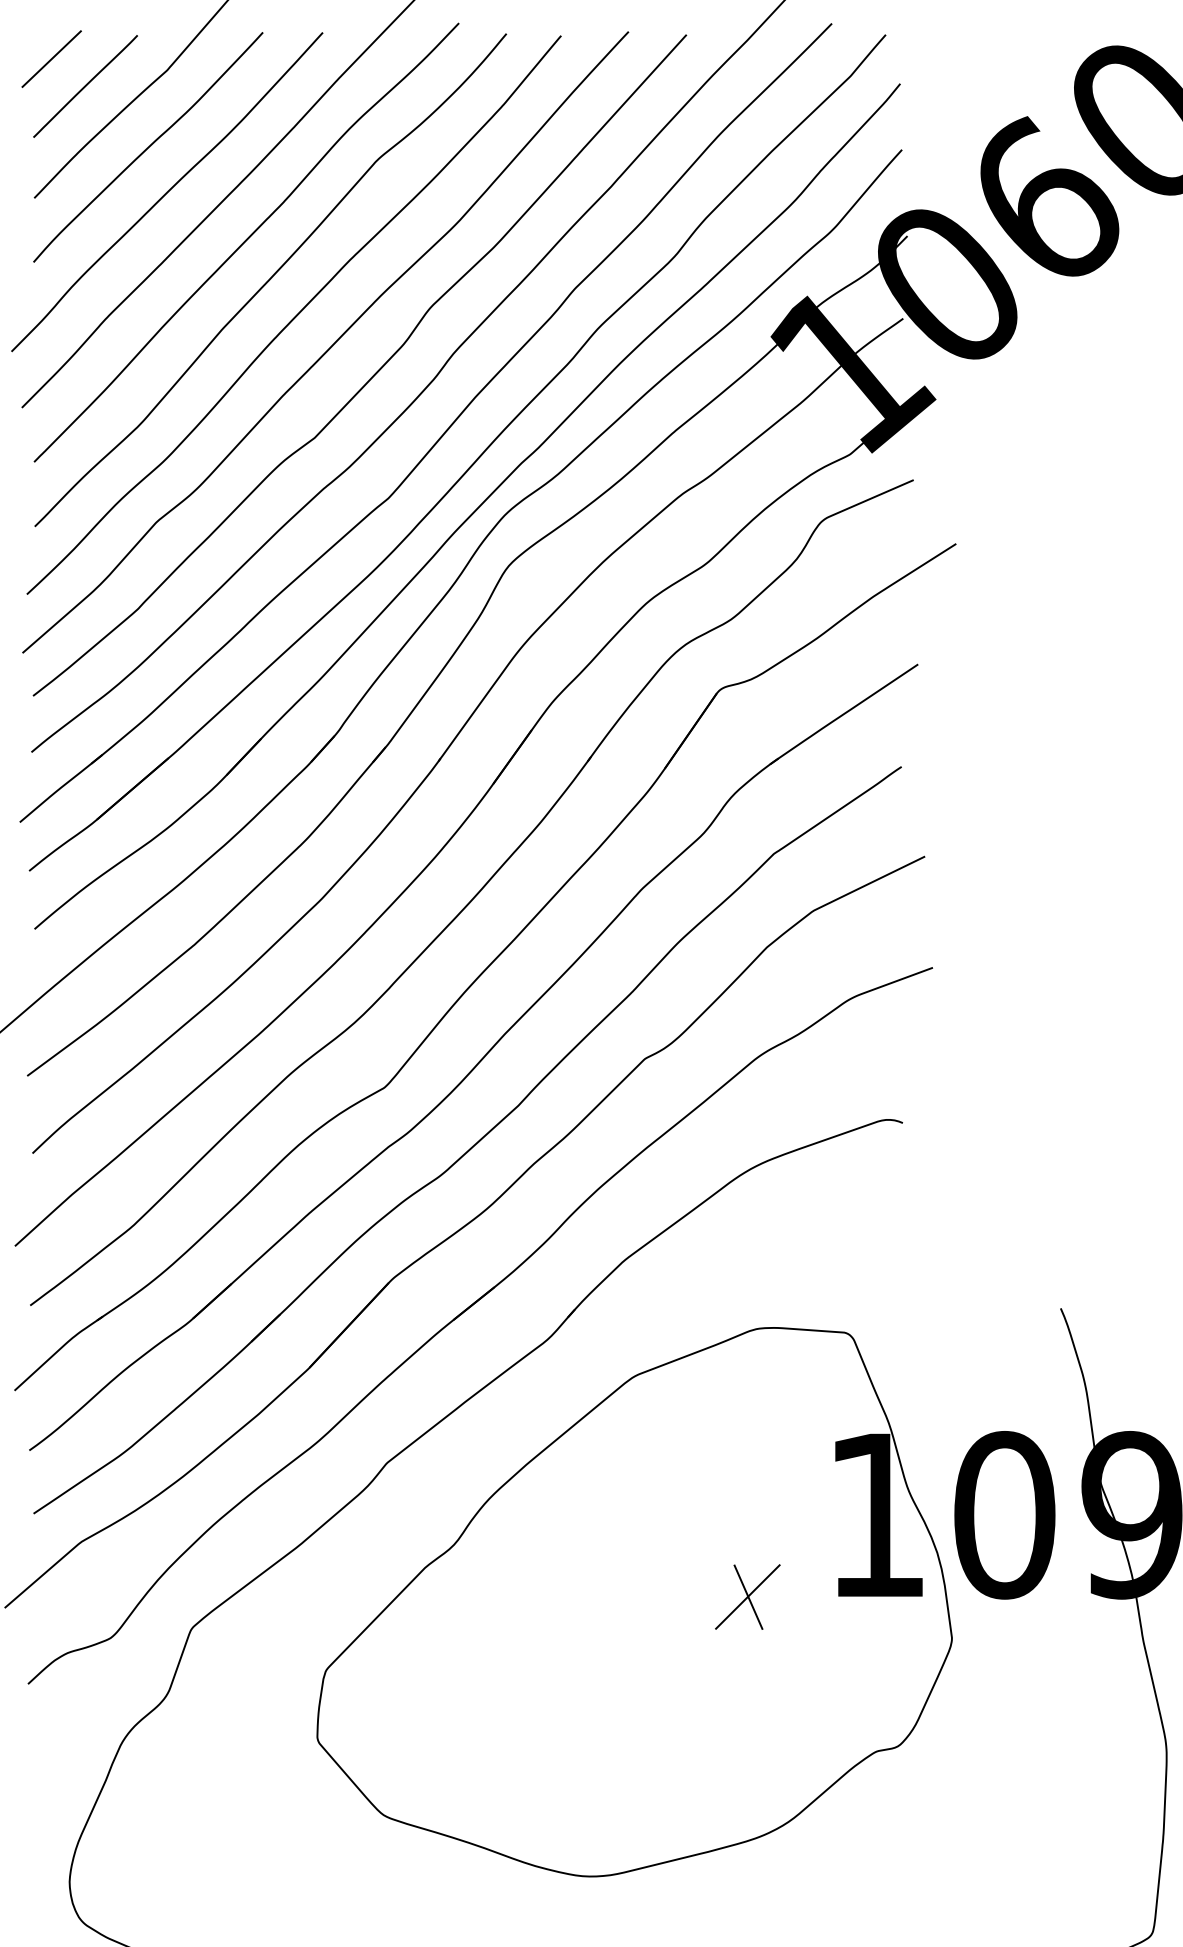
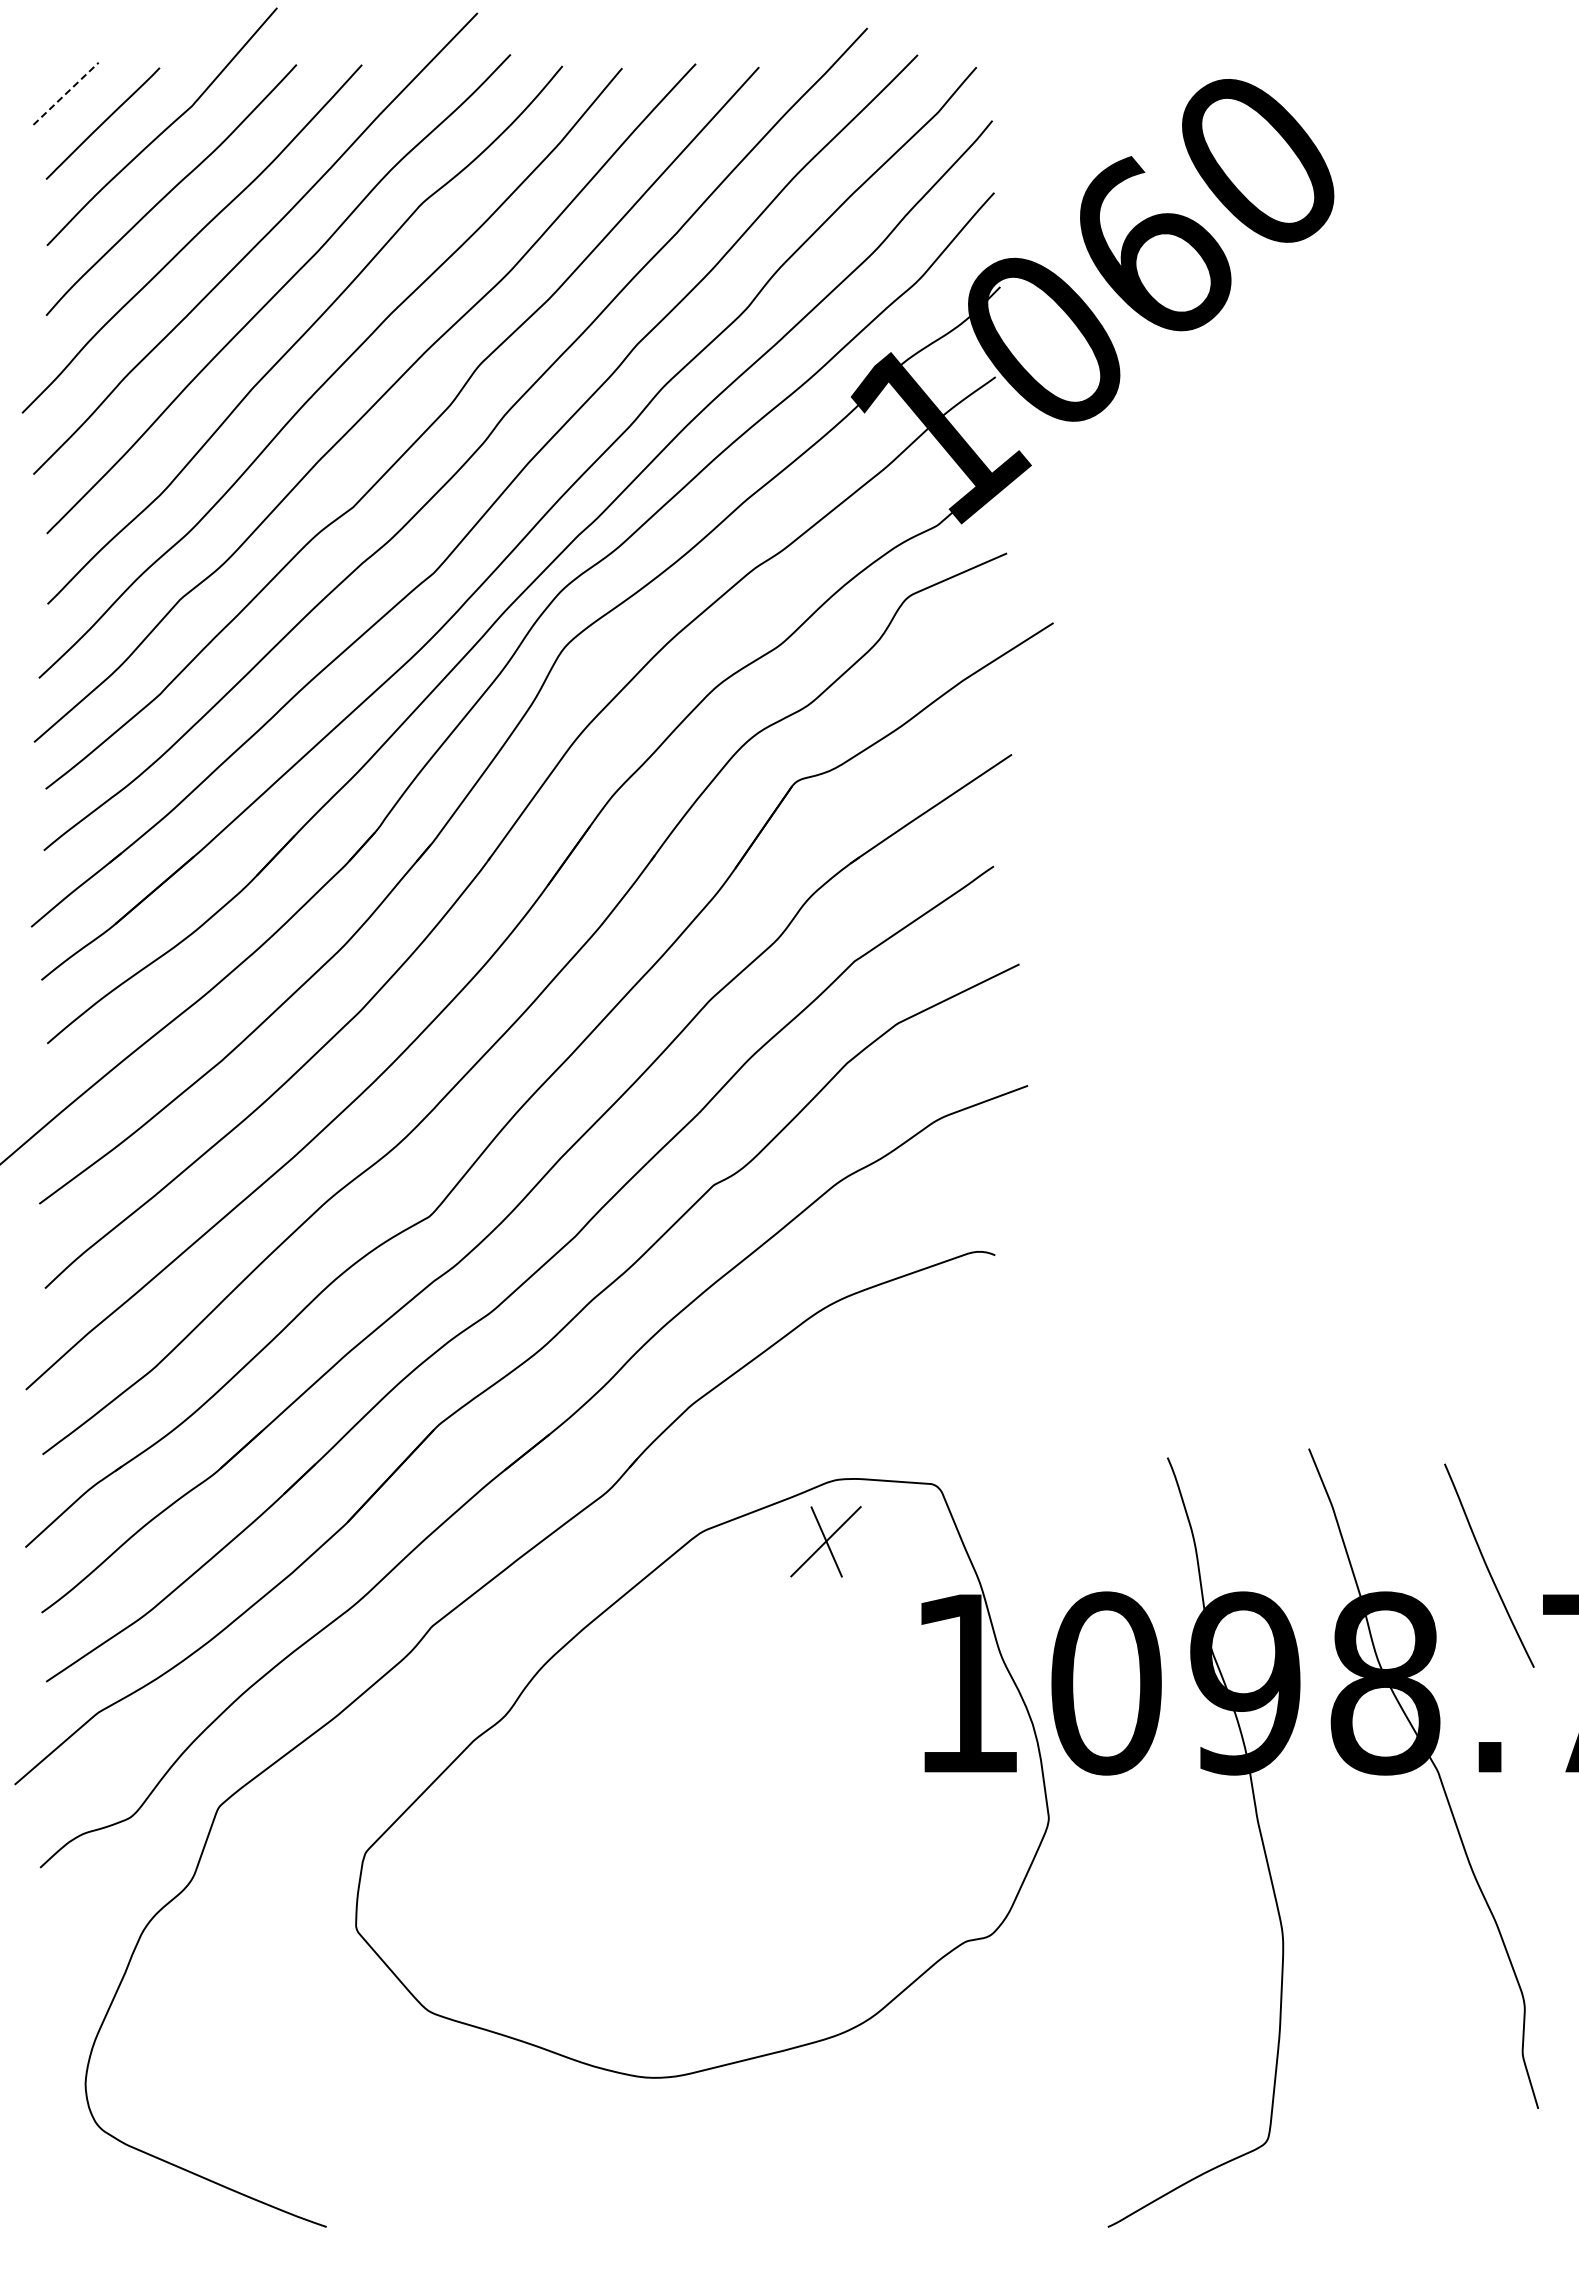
line: (52, 58) -> (66, 93), solid -> dashed
part: (747, 1596) -> (825, 1541), moved

